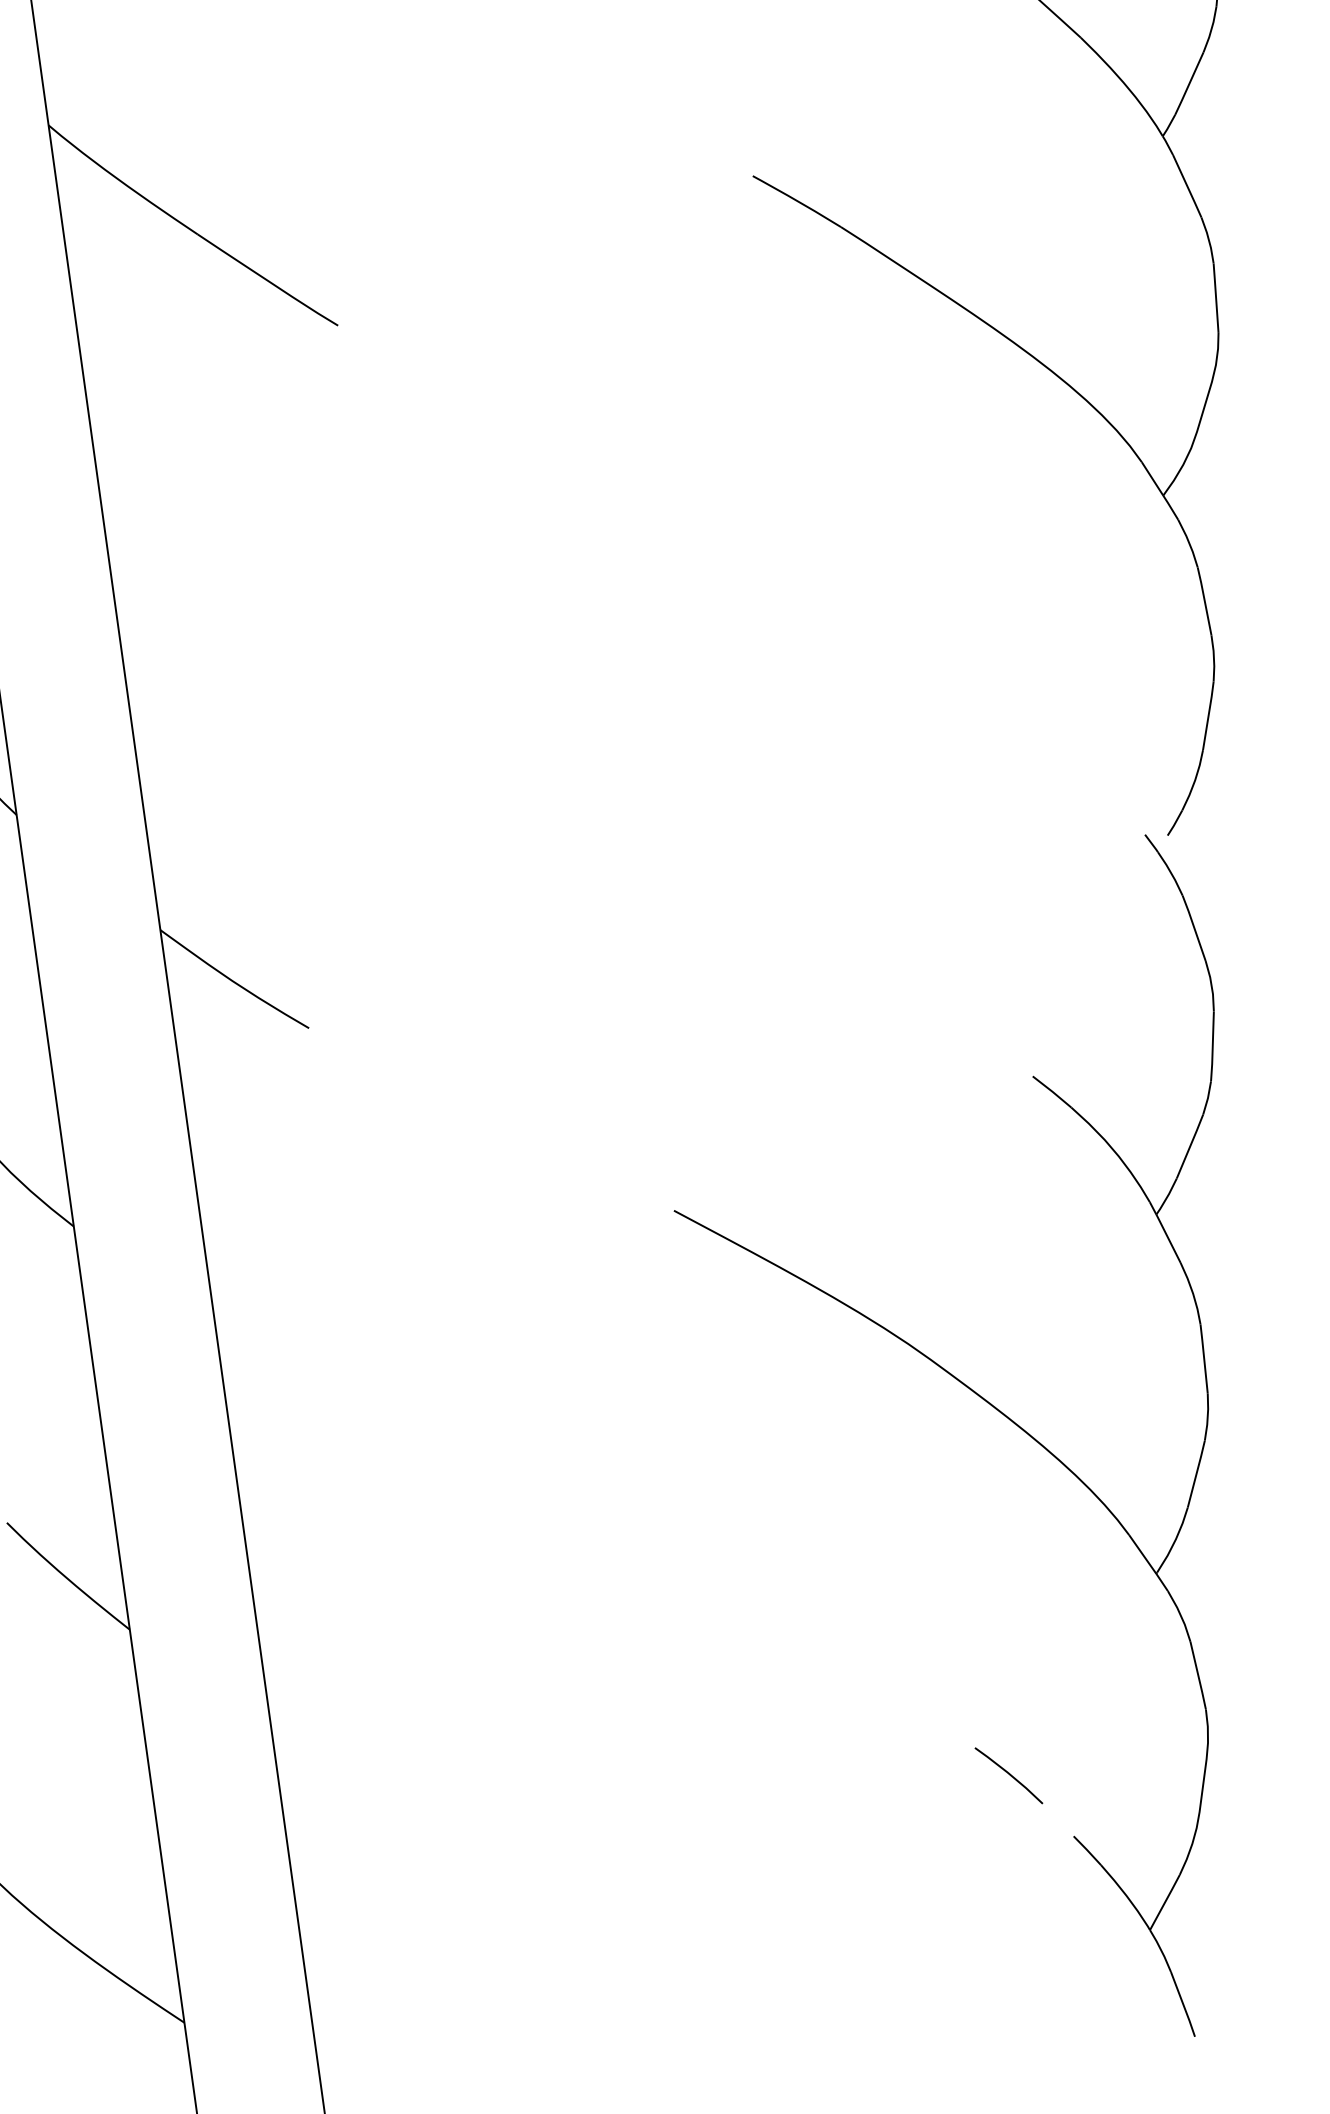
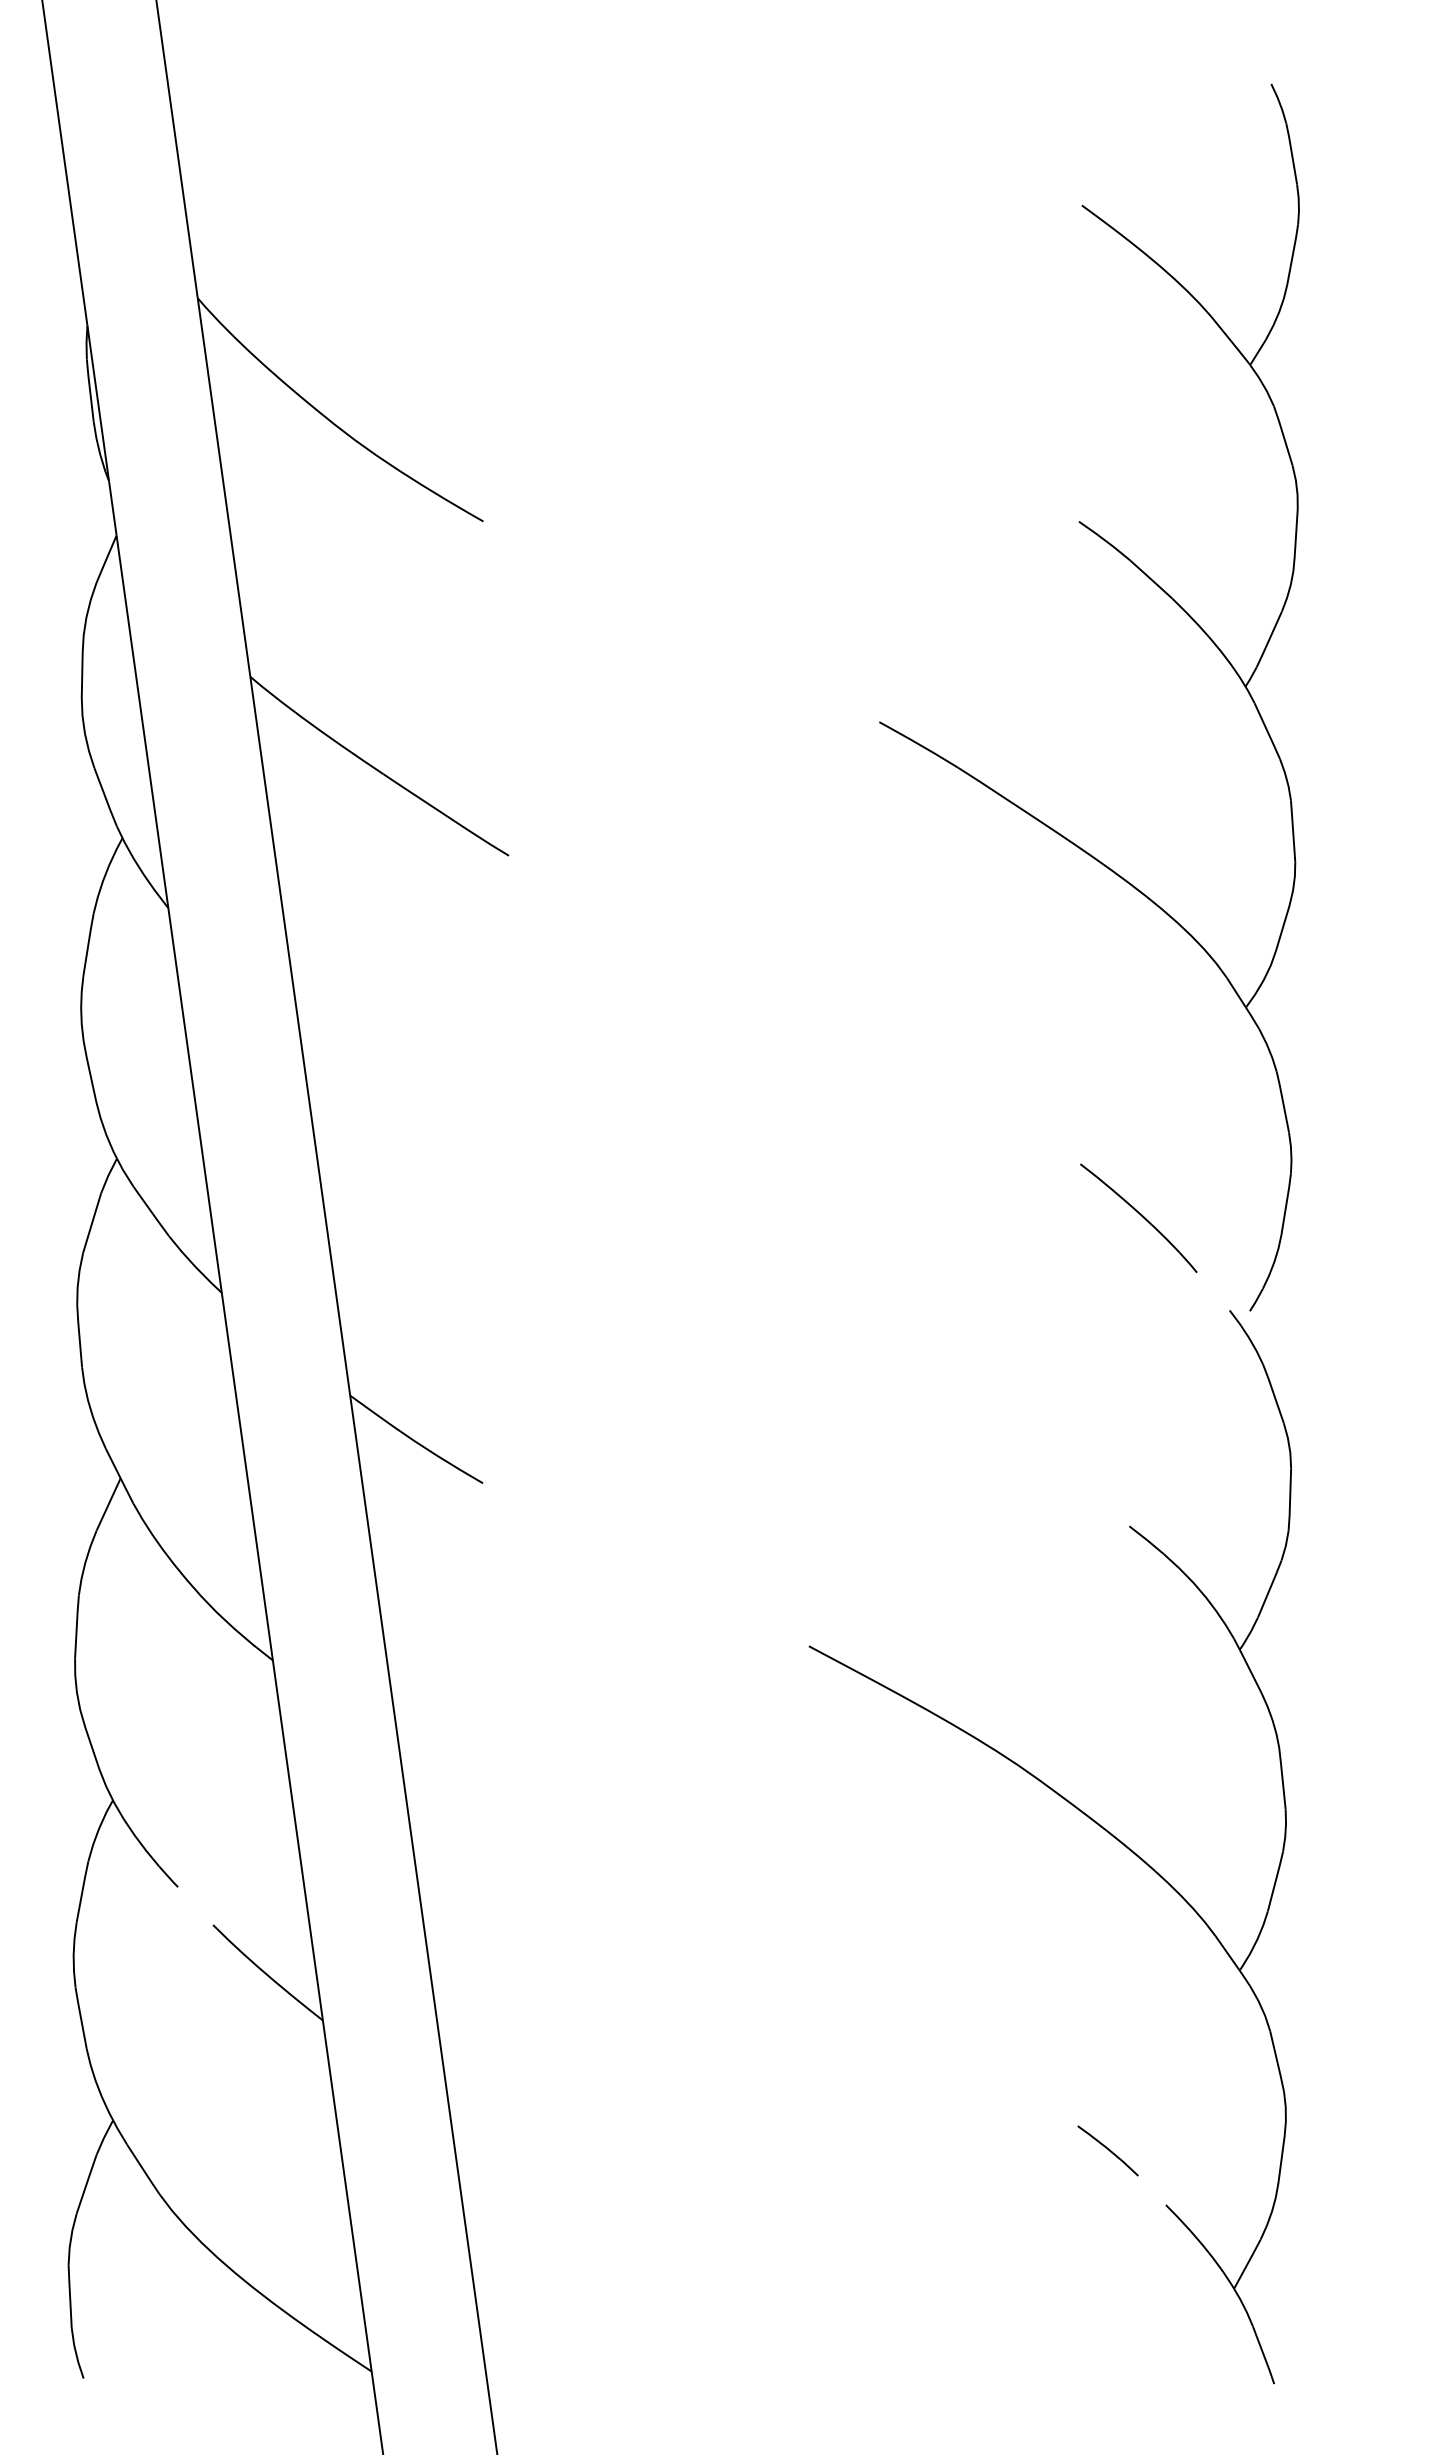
part: (1042, 730) -> (1138, 1217), added

